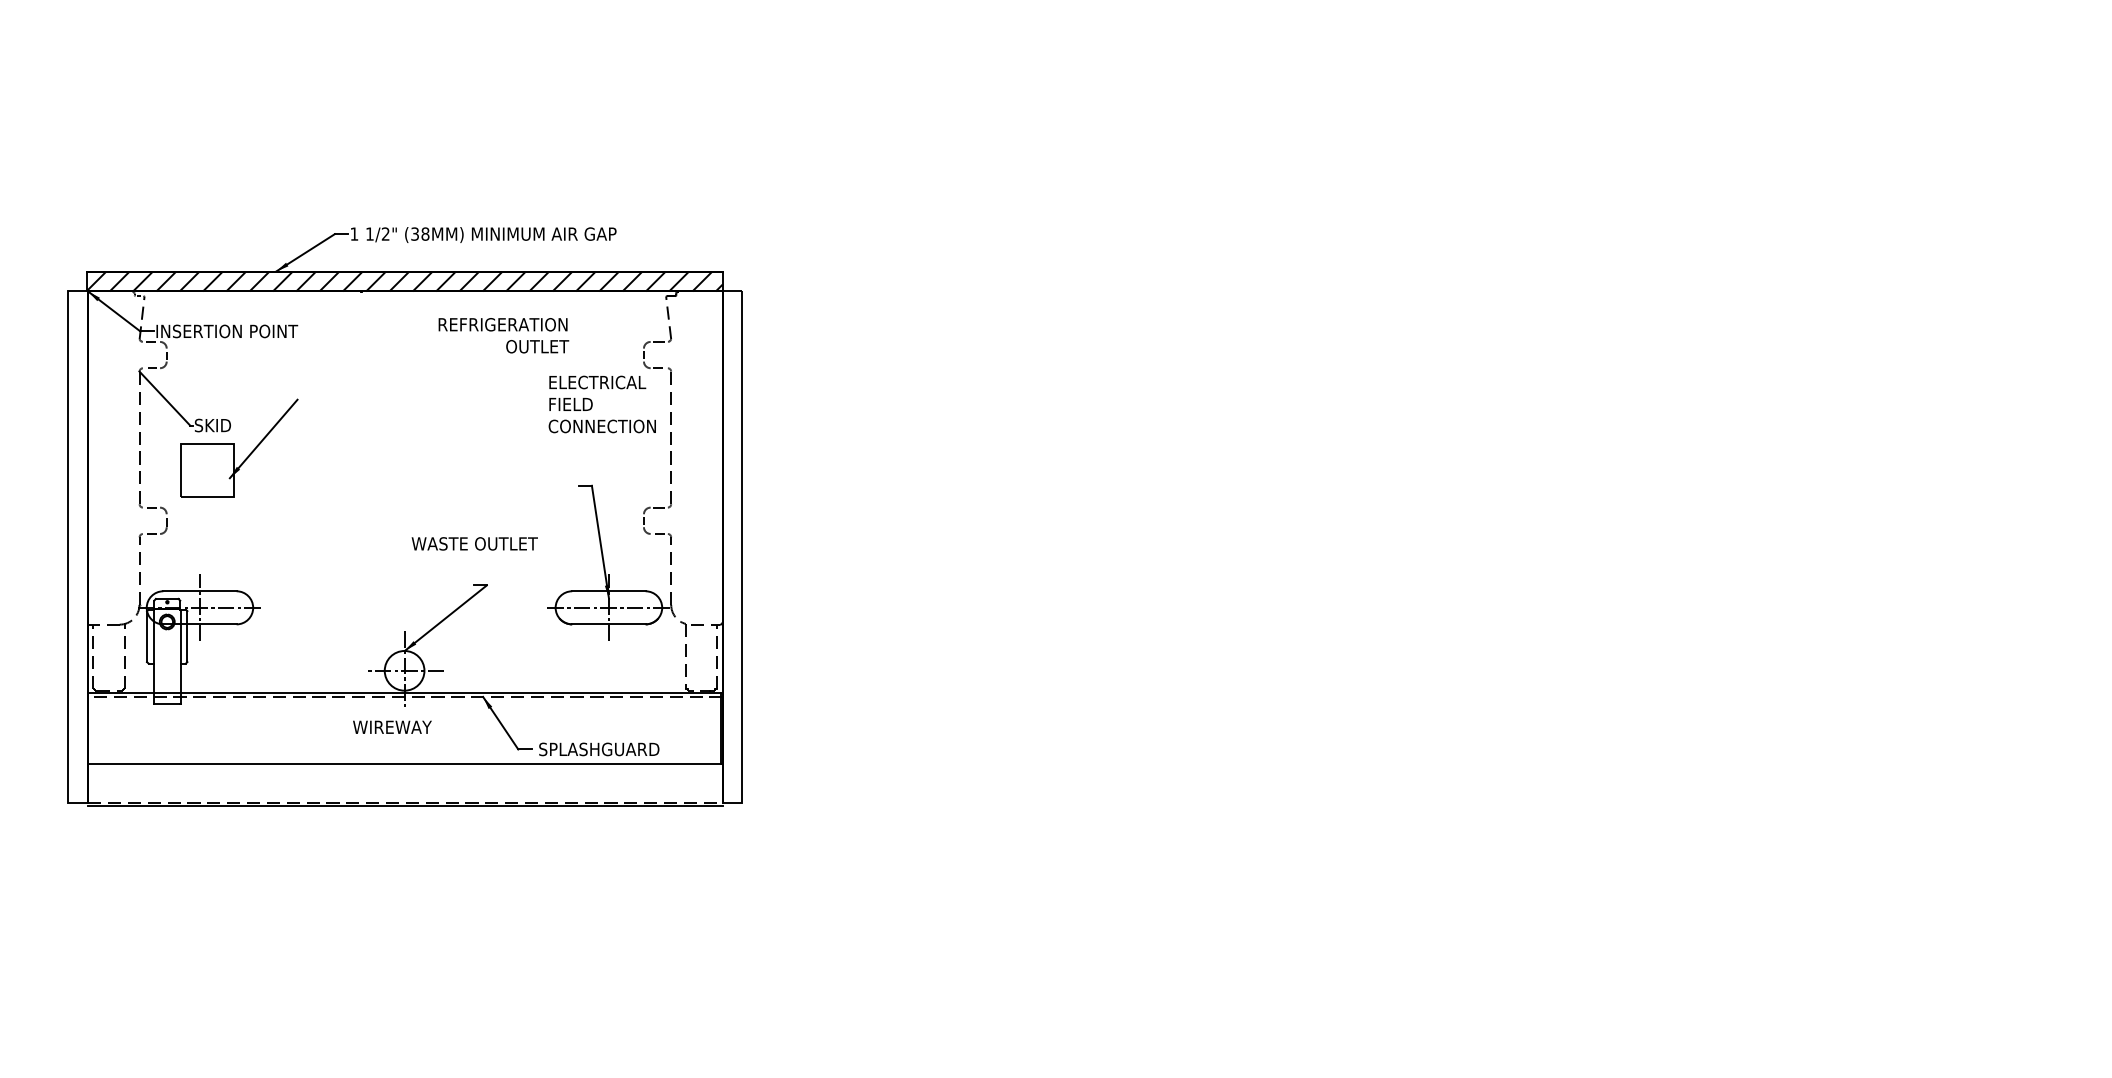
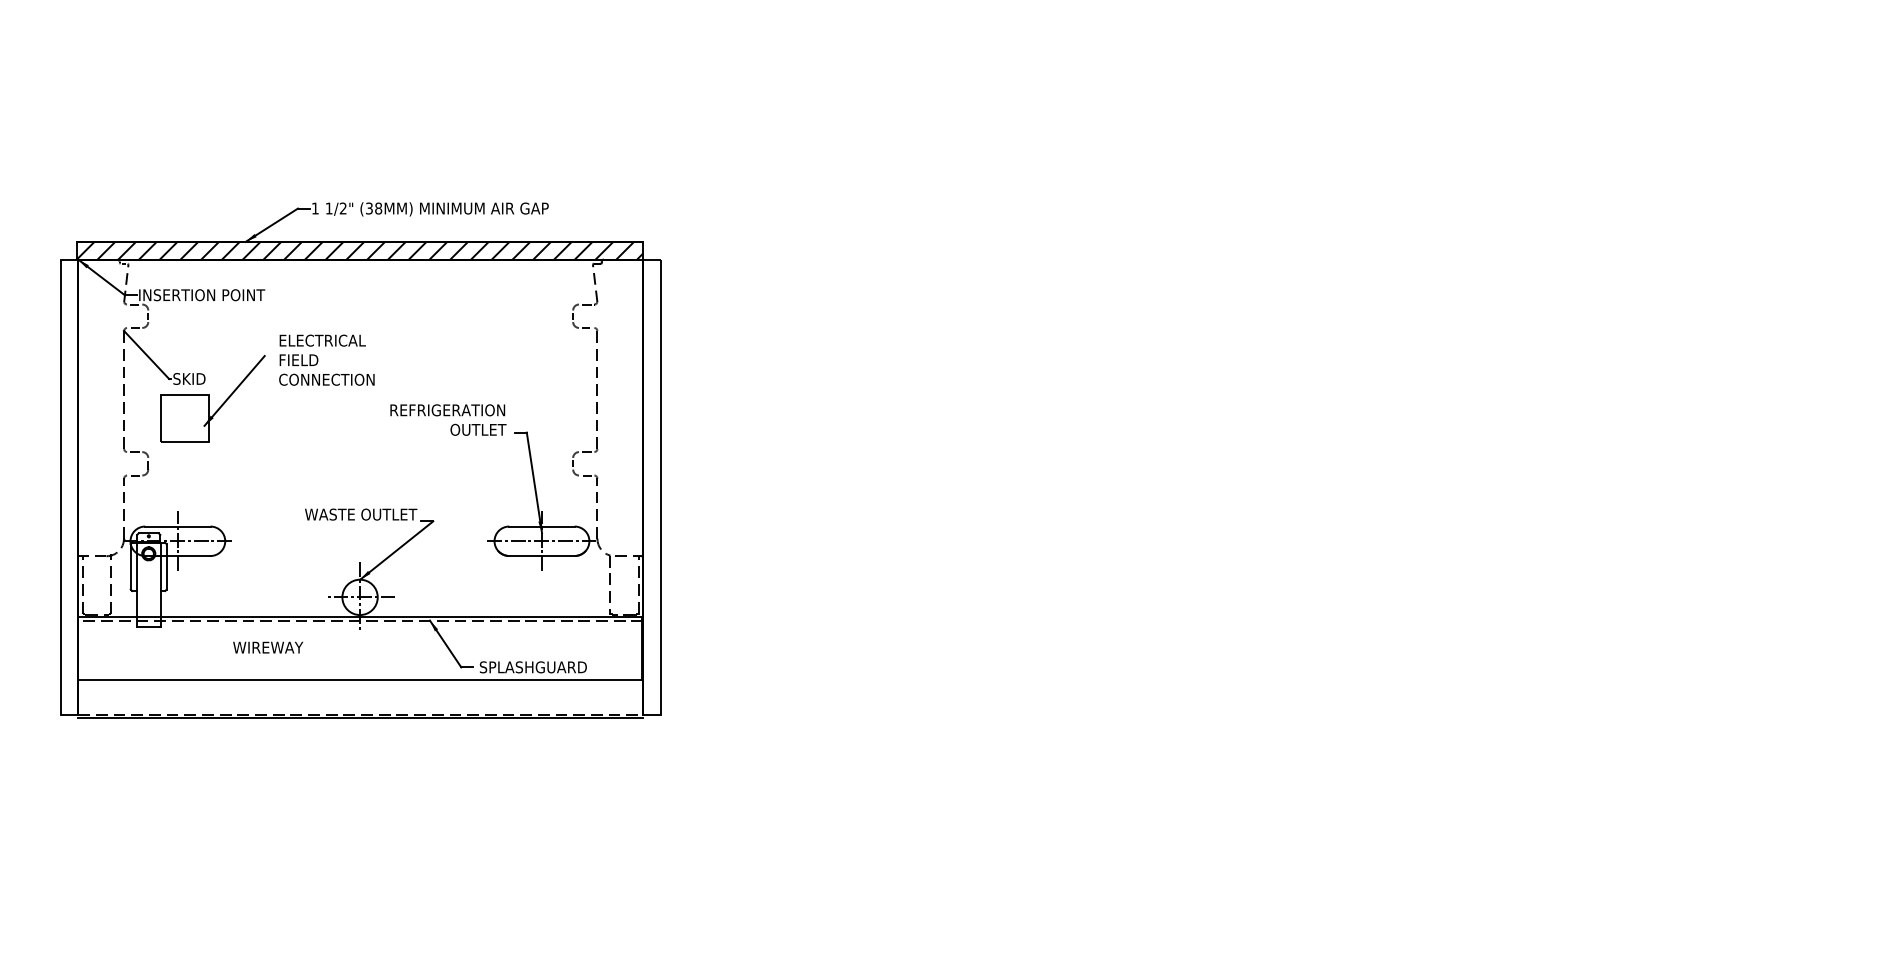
text: (503, 335) -> (448, 419), moved
text: (601, 404) -> (326, 360), moved
text: (474, 543) -> (360, 514), moved
text: (392, 726) -> (268, 646), moved

